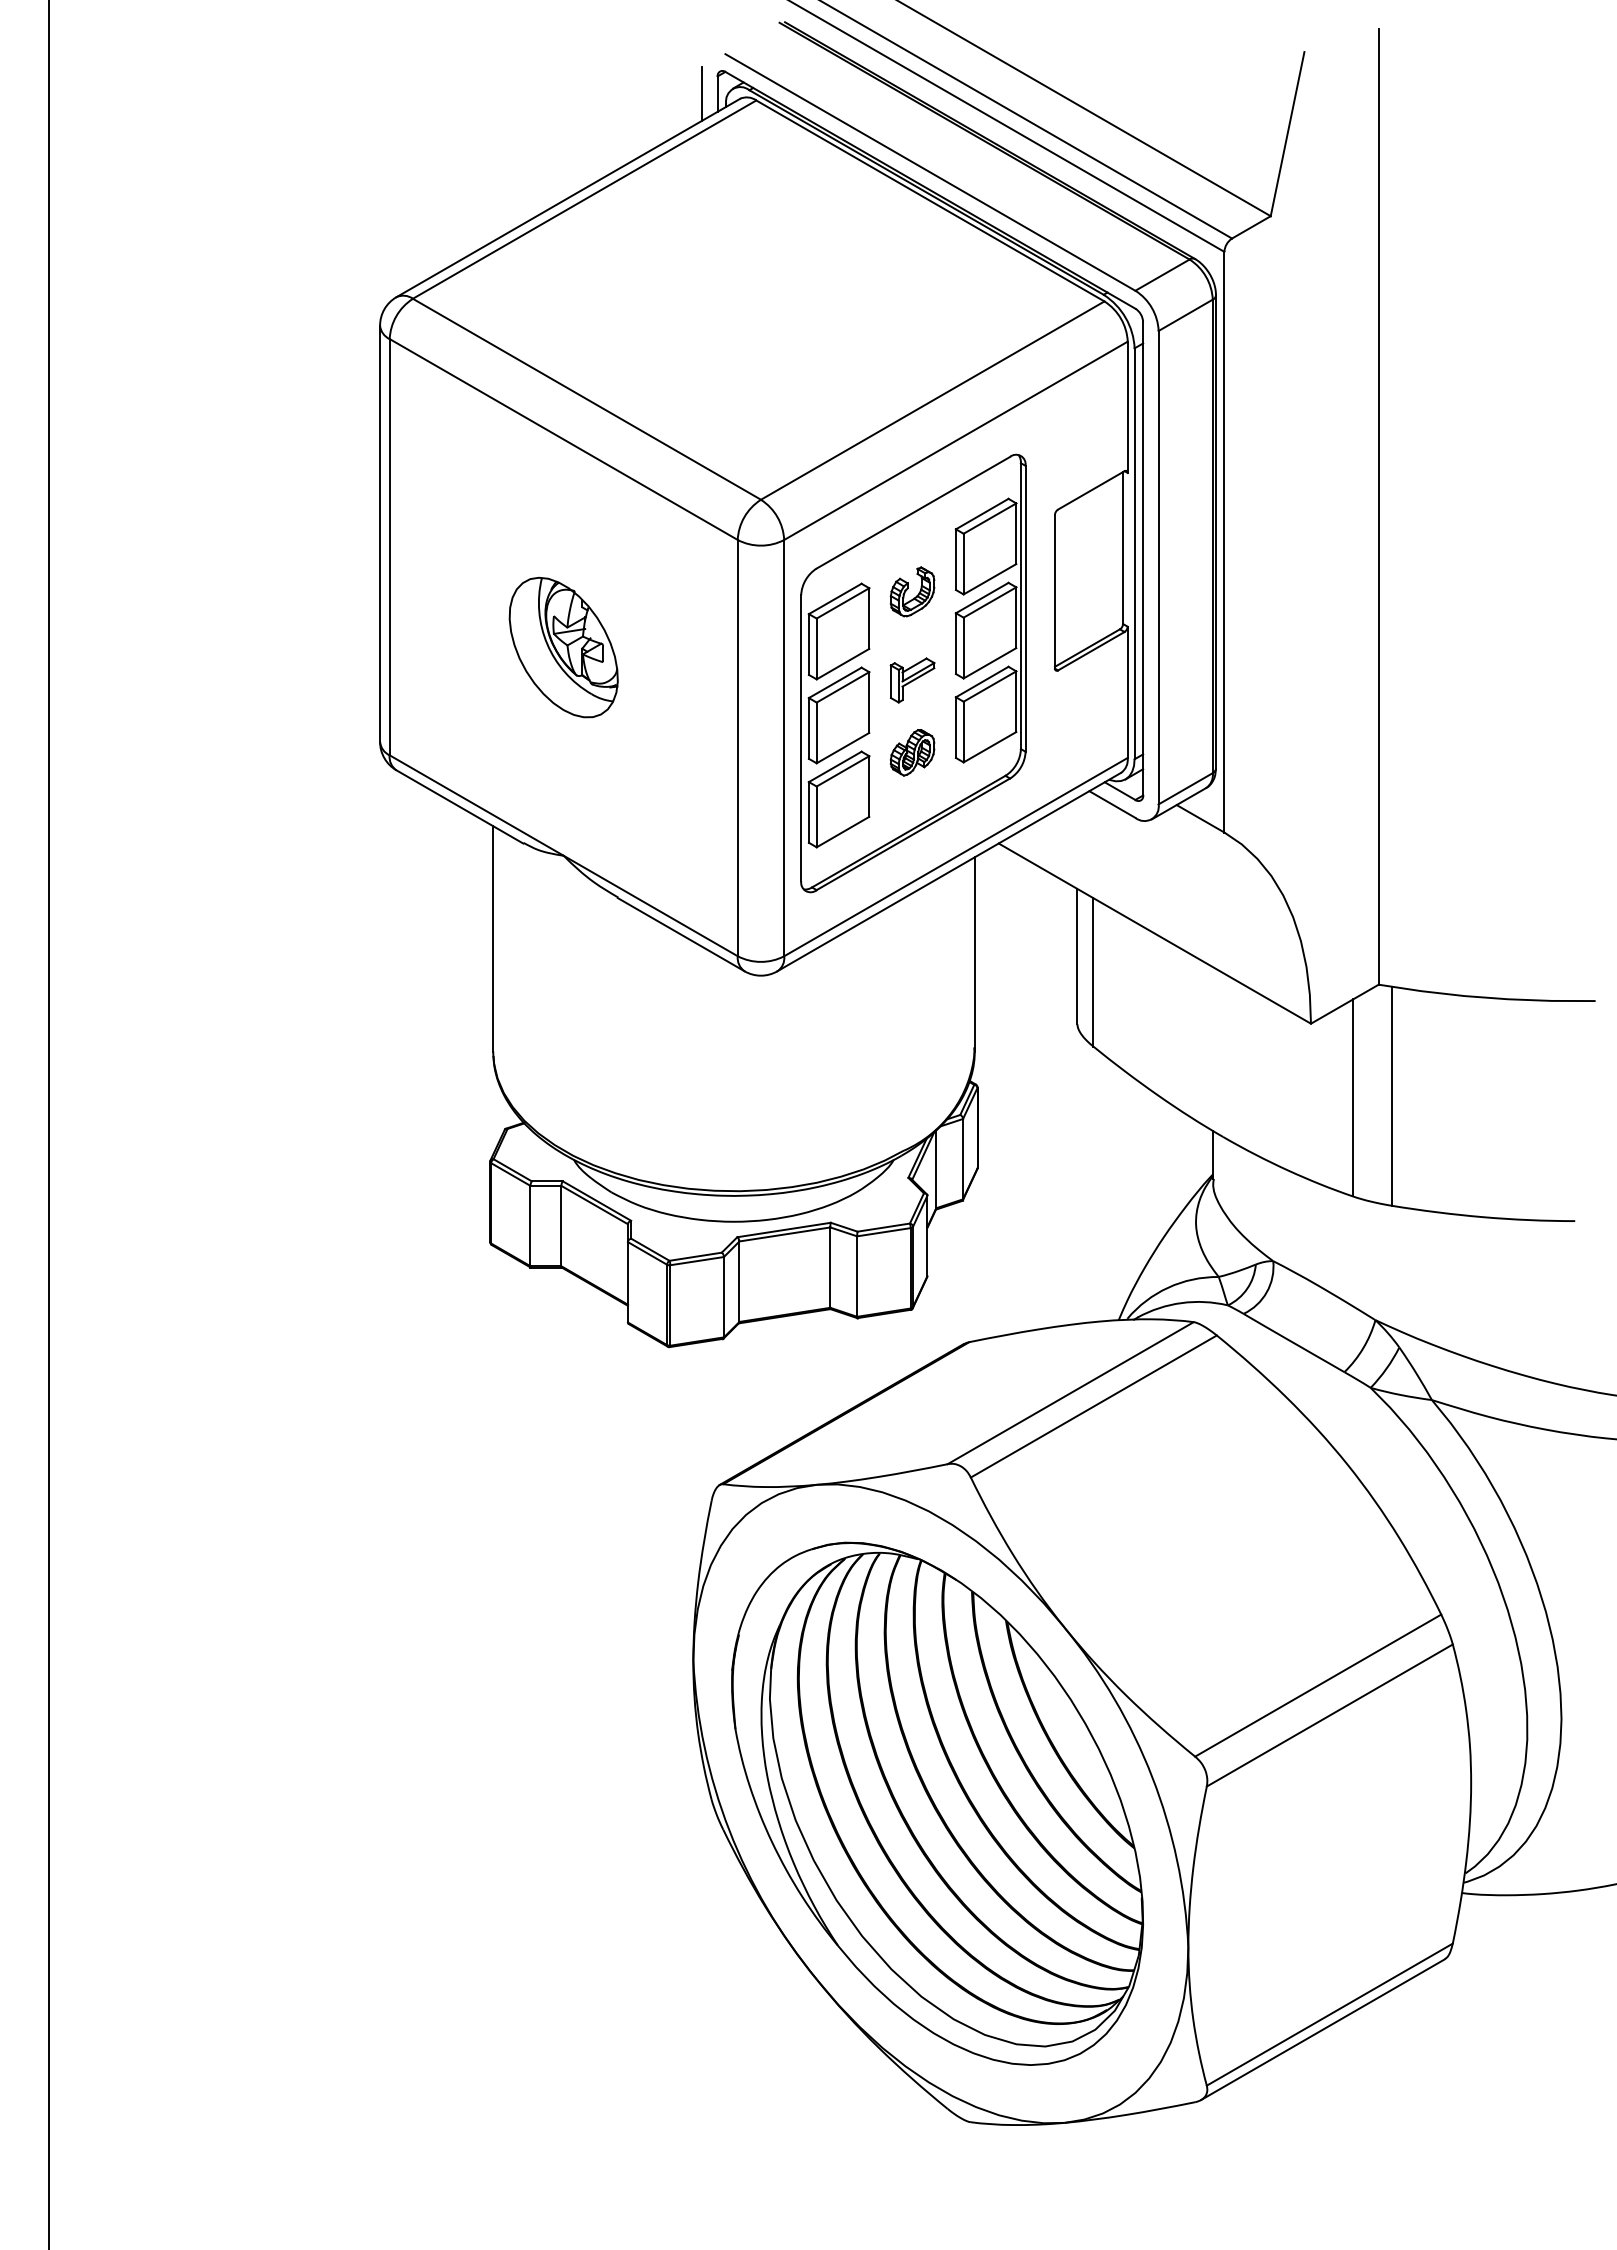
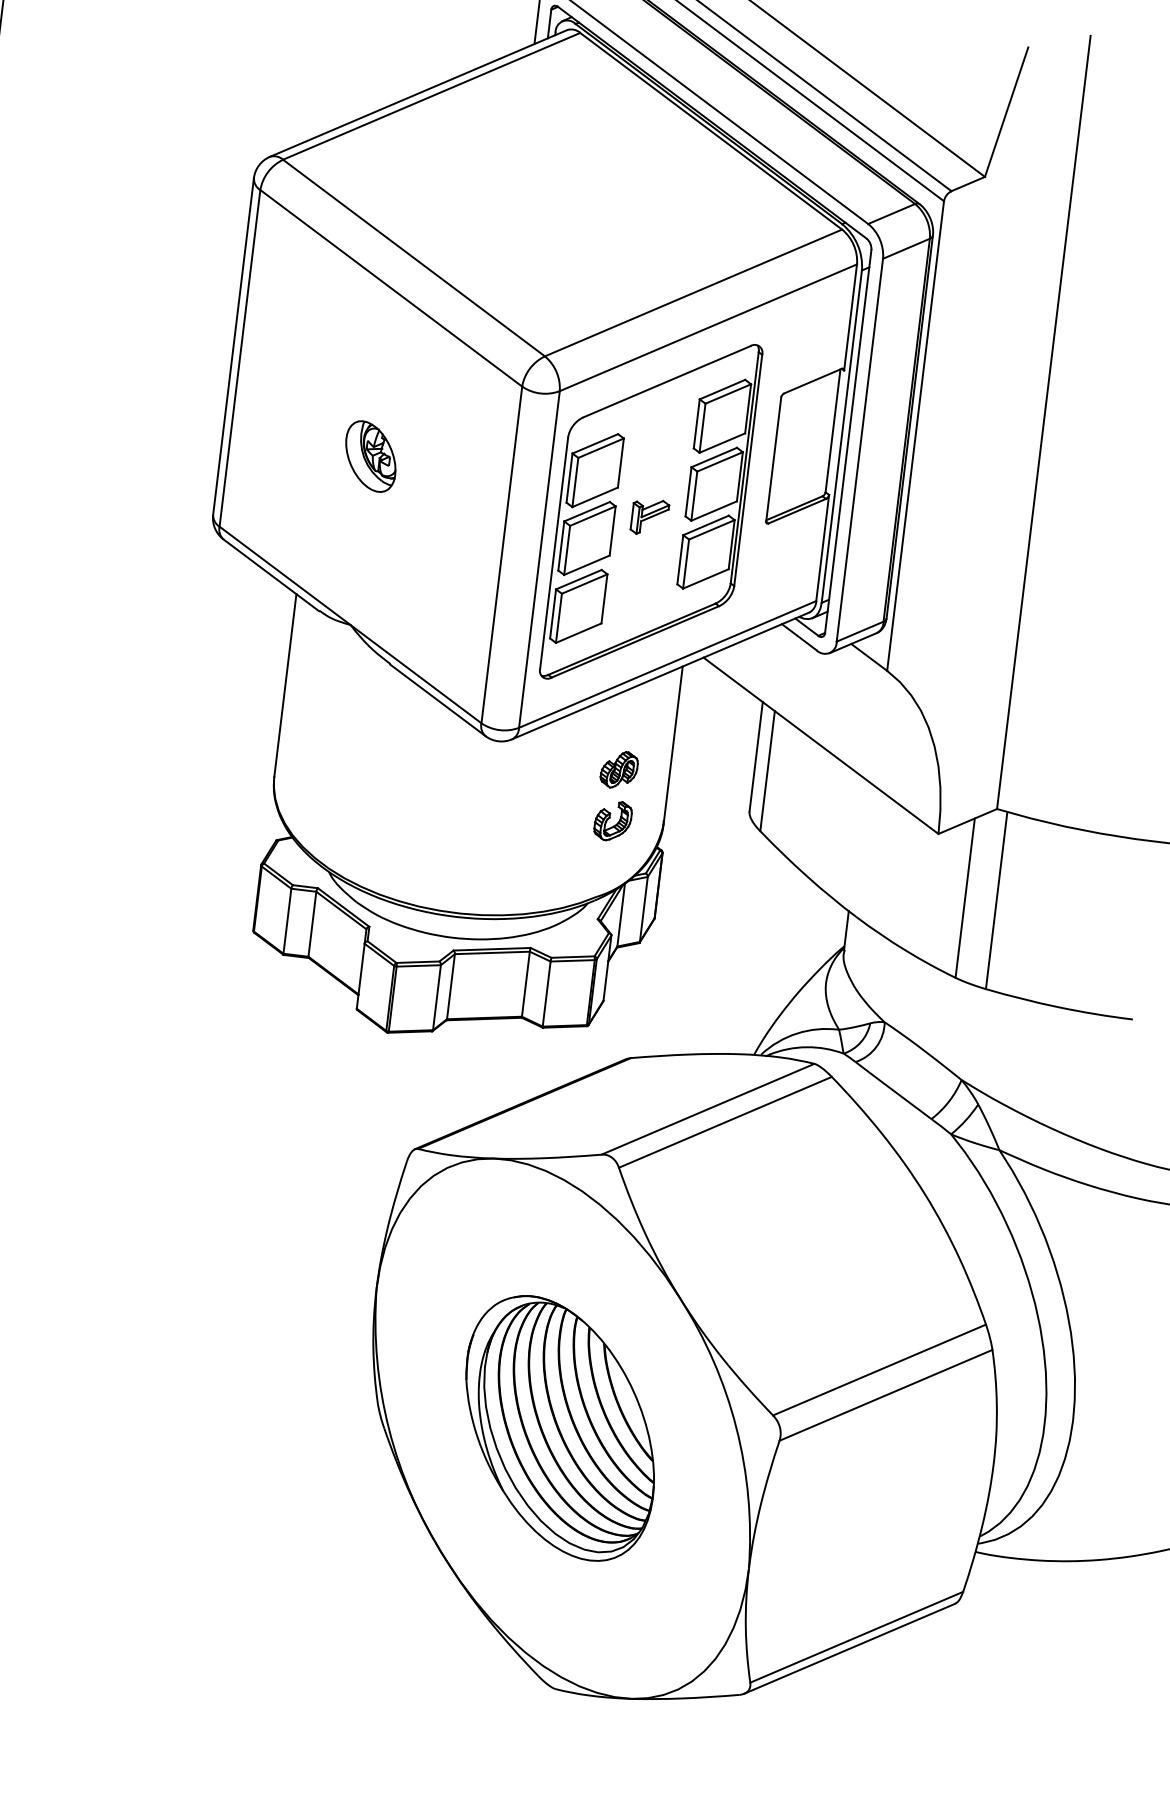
part: (912, 591) -> (613, 820), moved
part: (563, 647) -> (370, 456), size x0.6
part: (912, 752) -> (619, 769), moved
part: (937, 1803) -> (560, 1428), size x0.6

